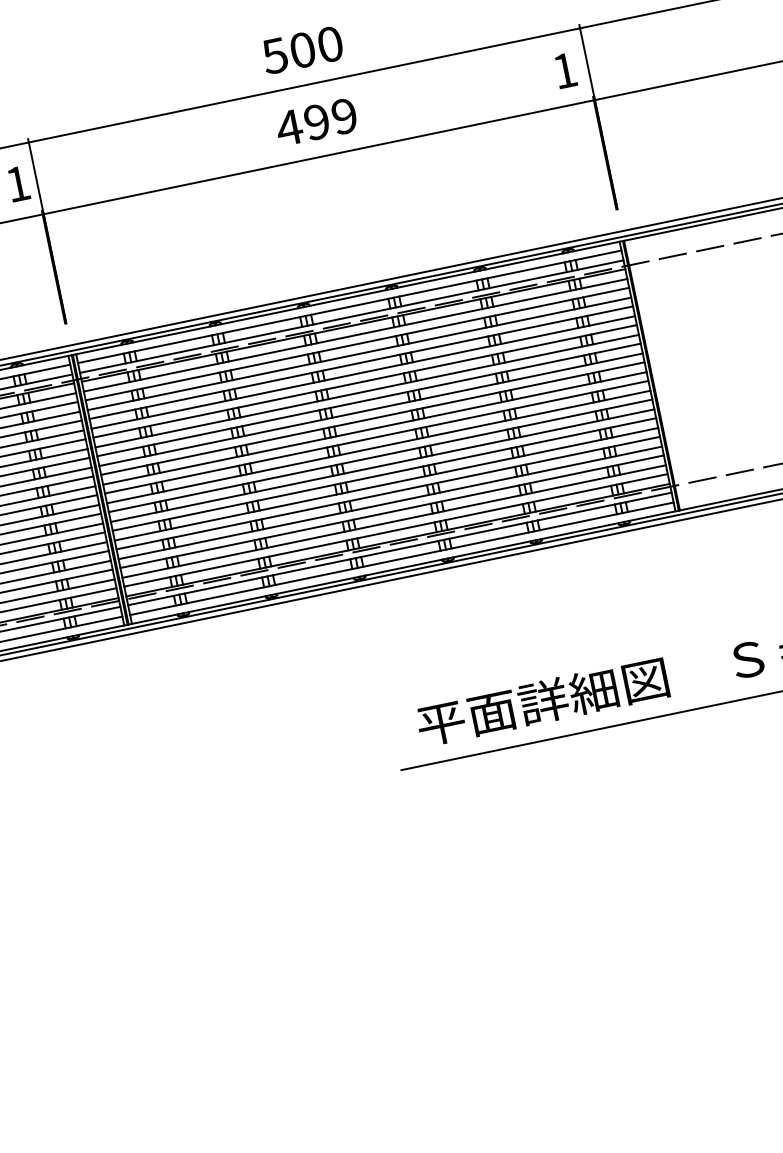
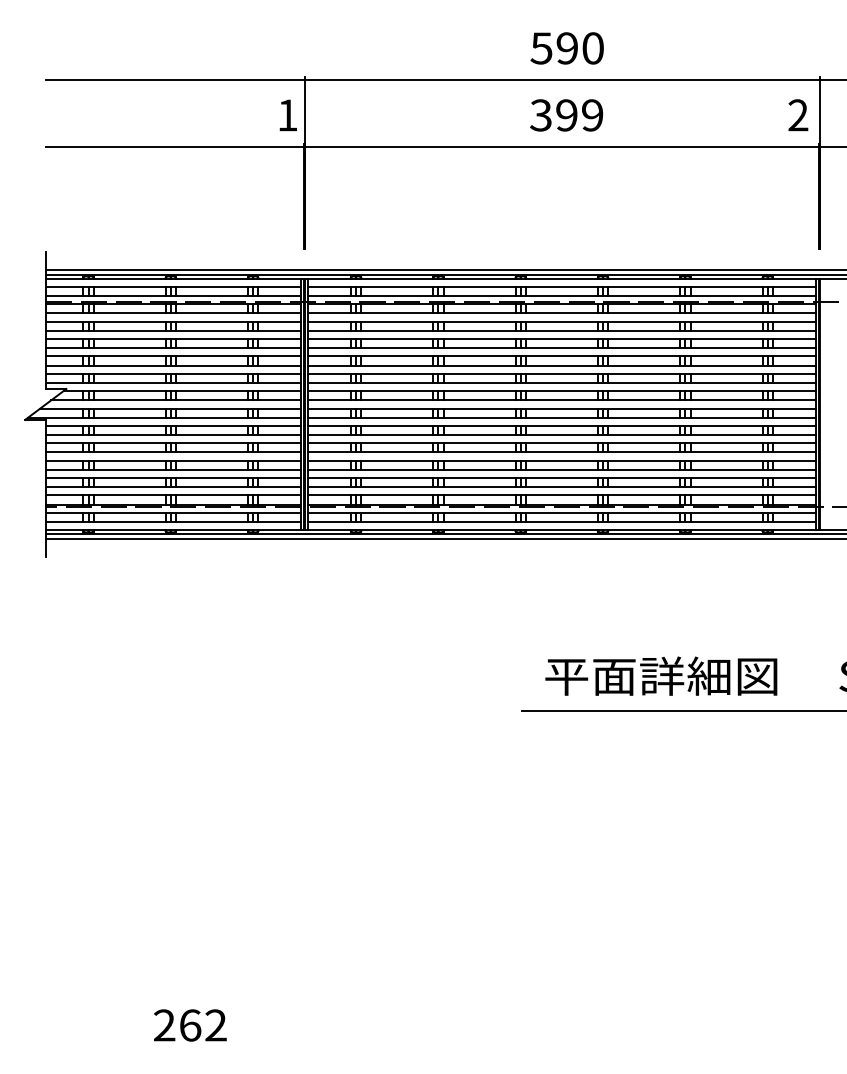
text: (302, 50) -> (567, 48), 500 -> 590
text: (565, 70) -> (798, 115), 1 -> 2
text: (288, 128) -> (540, 115), 499 -> 399

